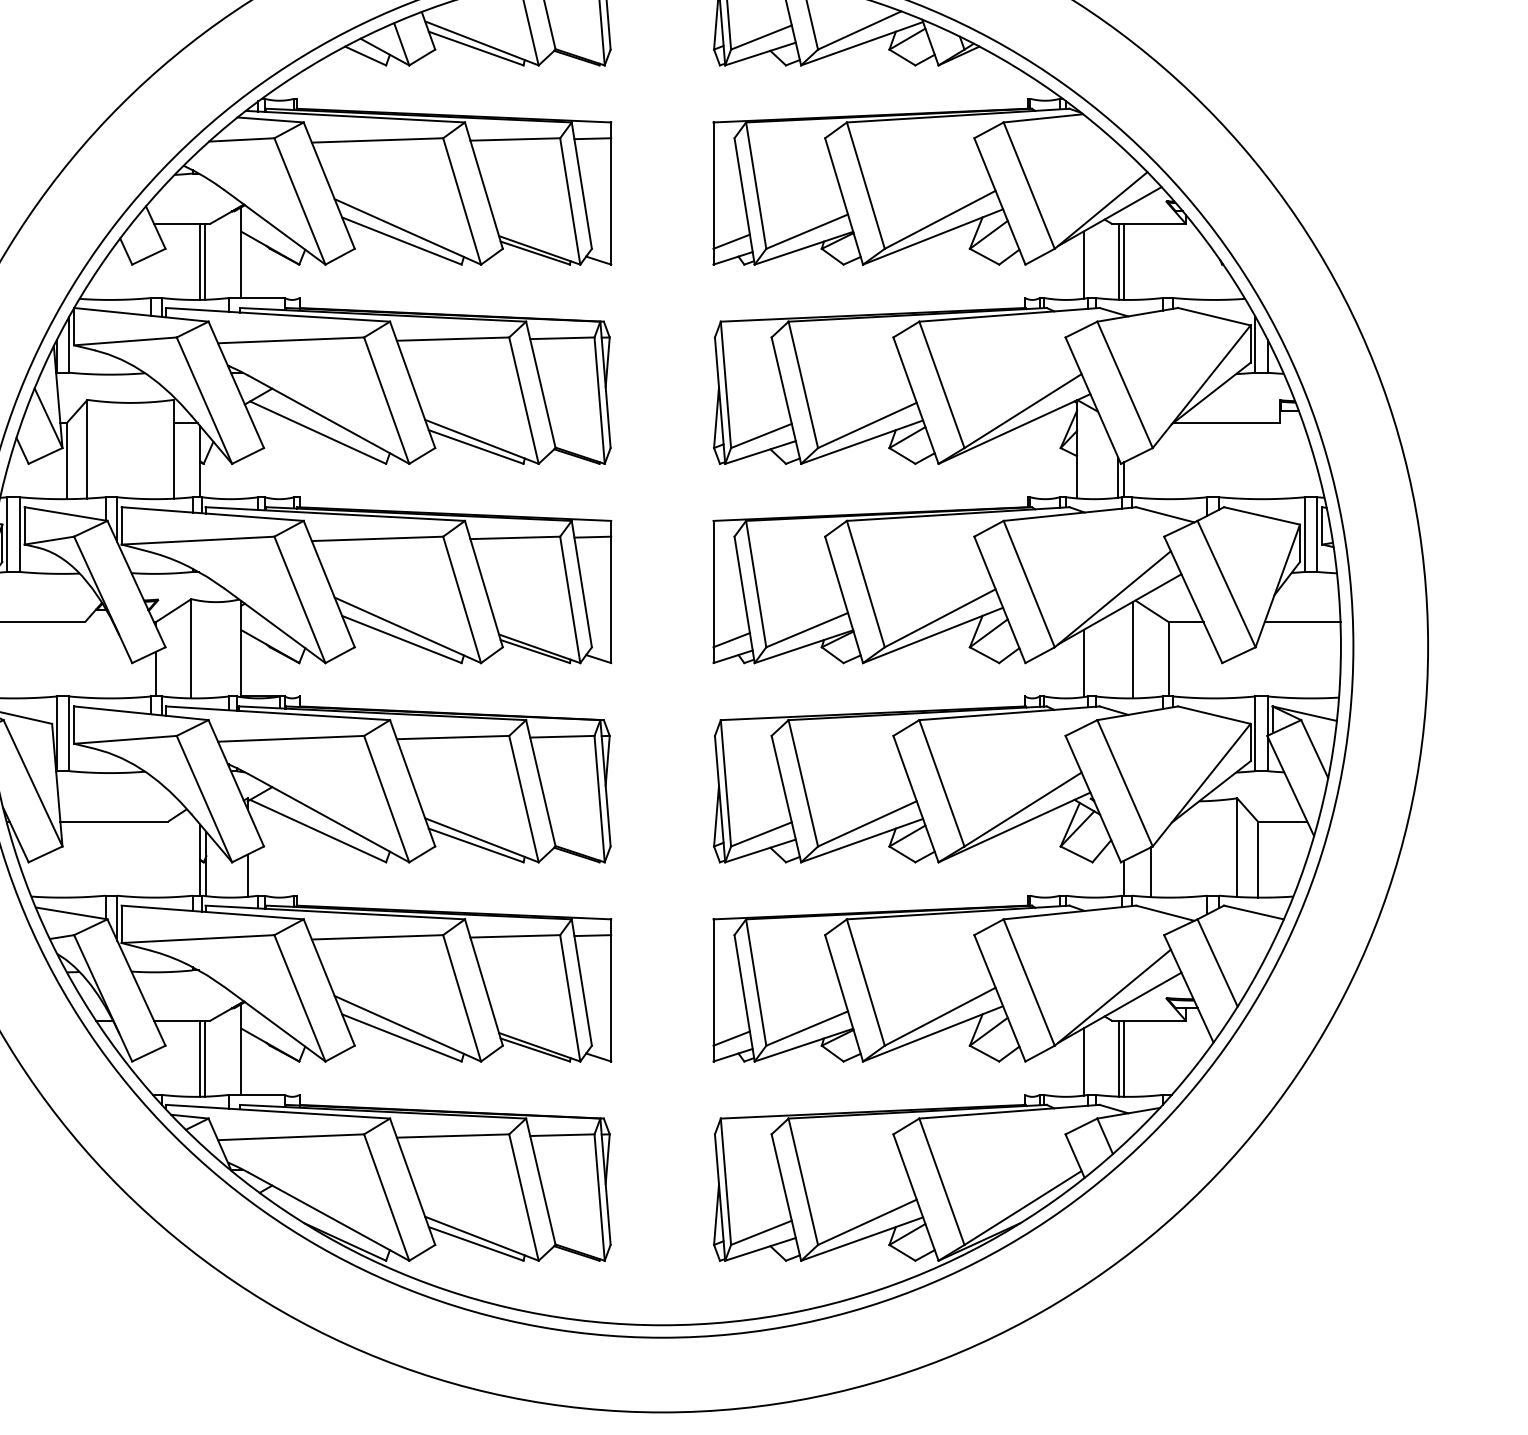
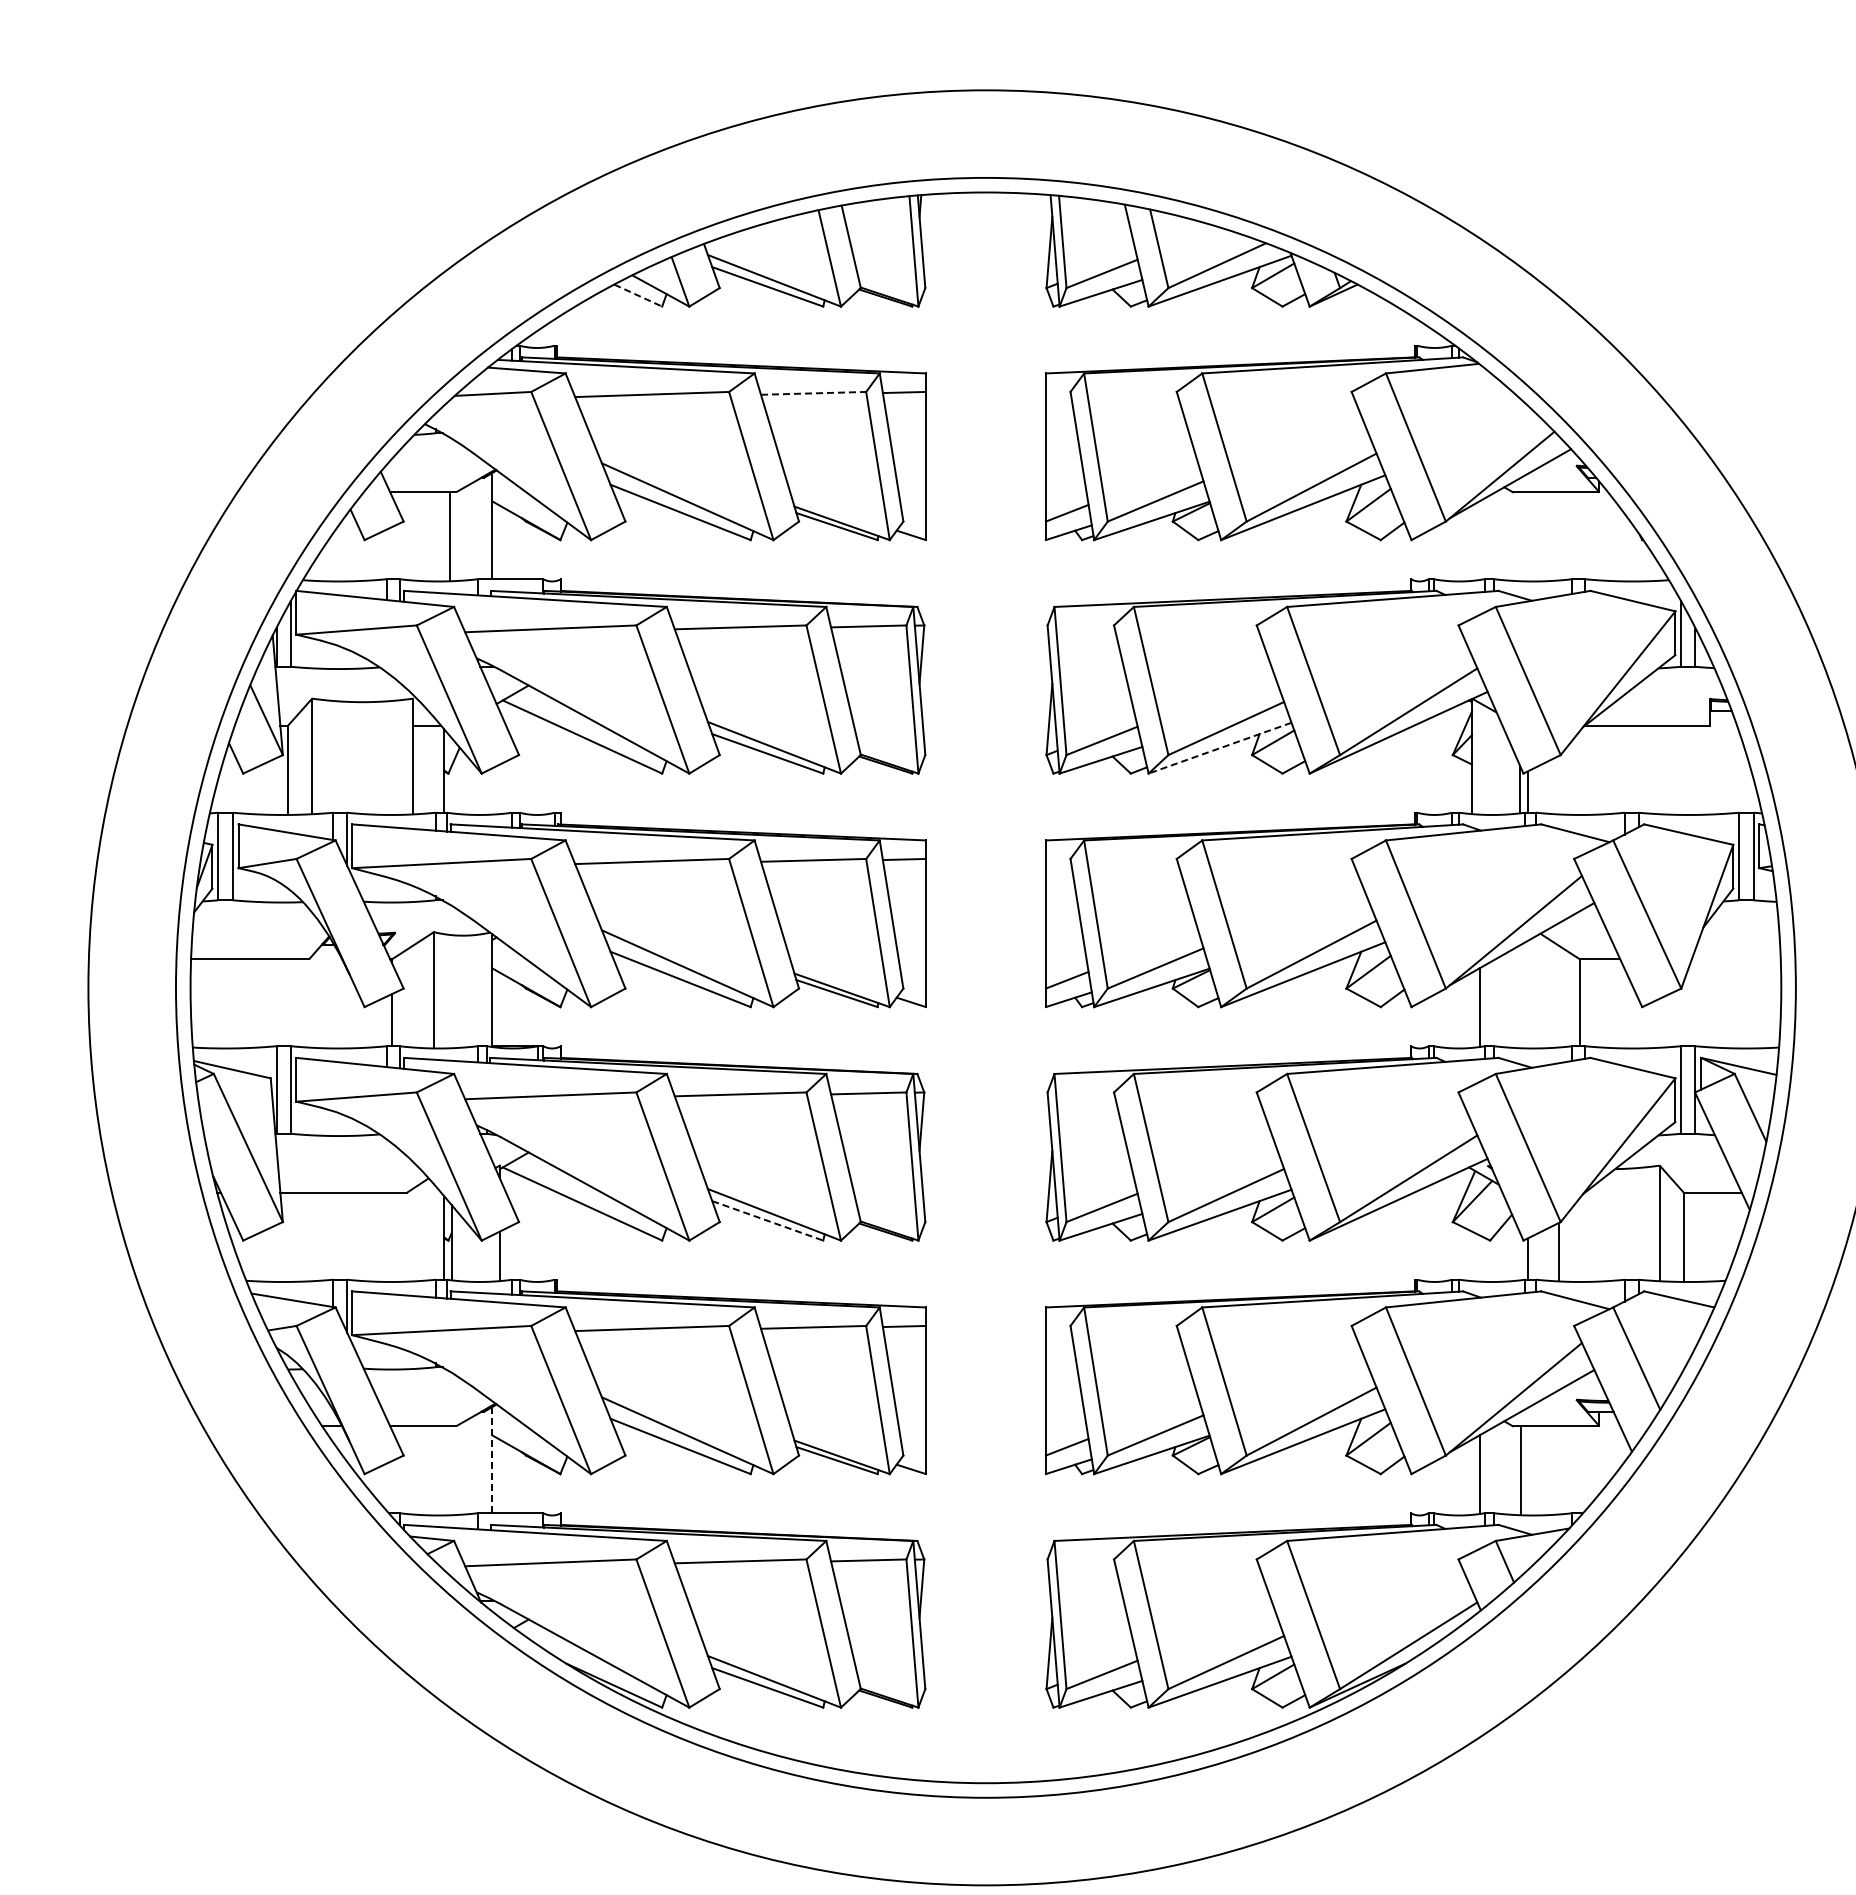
line: (365, 55) -> (638, 295), solid -> dashed
line: (515, 139) -> (813, 393), solid -> dashed
line: (200, 261) -> (444, 536), removed
line: (1119, 261) -> (1521, 536), removed
line: (1124, 261) -> (1527, 536), removed
line: (1083, 264) -> (1479, 540), removed
line: (862, 442) -> (1220, 748), solid -> dashed
line: (1301, 622) -> (1735, 959), removed
line: (1132, 649) -> (1537, 991), removed
line: (475, 845) -> (767, 1220), solid -> dashed
line: (241, 1049) -> (492, 1460), solid -> dashed
line: (200, 1058) -> (444, 1470), removed
line: (205, 1058) -> (450, 1470), removed
line: (1124, 1058) -> (1527, 1470), removed

